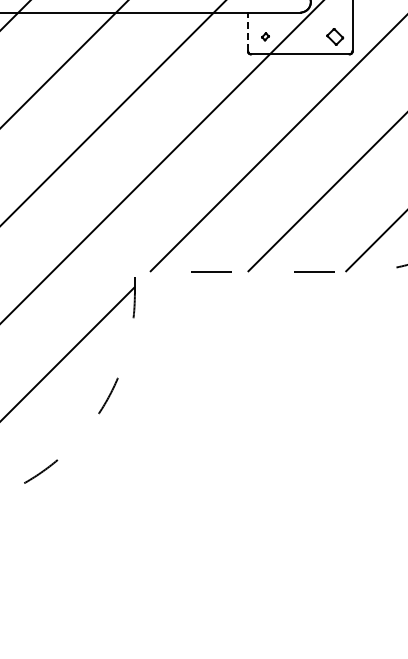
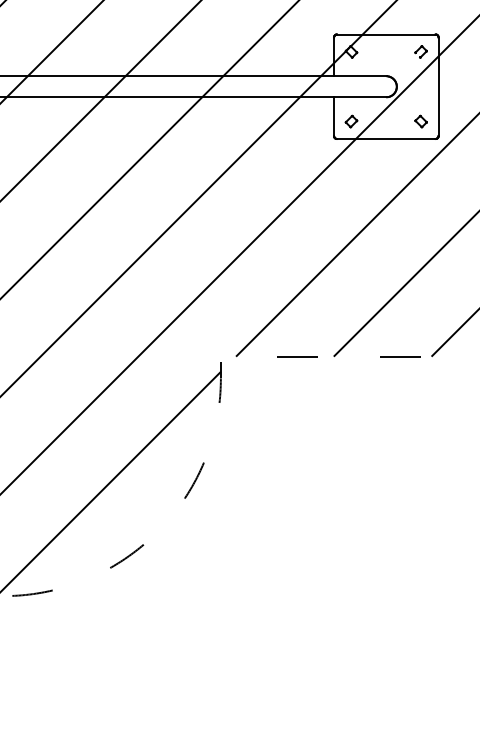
line: (248, 31) -> (334, 116), dashed -> solid
part: (265, 36) -> (351, 121), size x1.67
part: (334, 36) -> (420, 121), size x0.71

